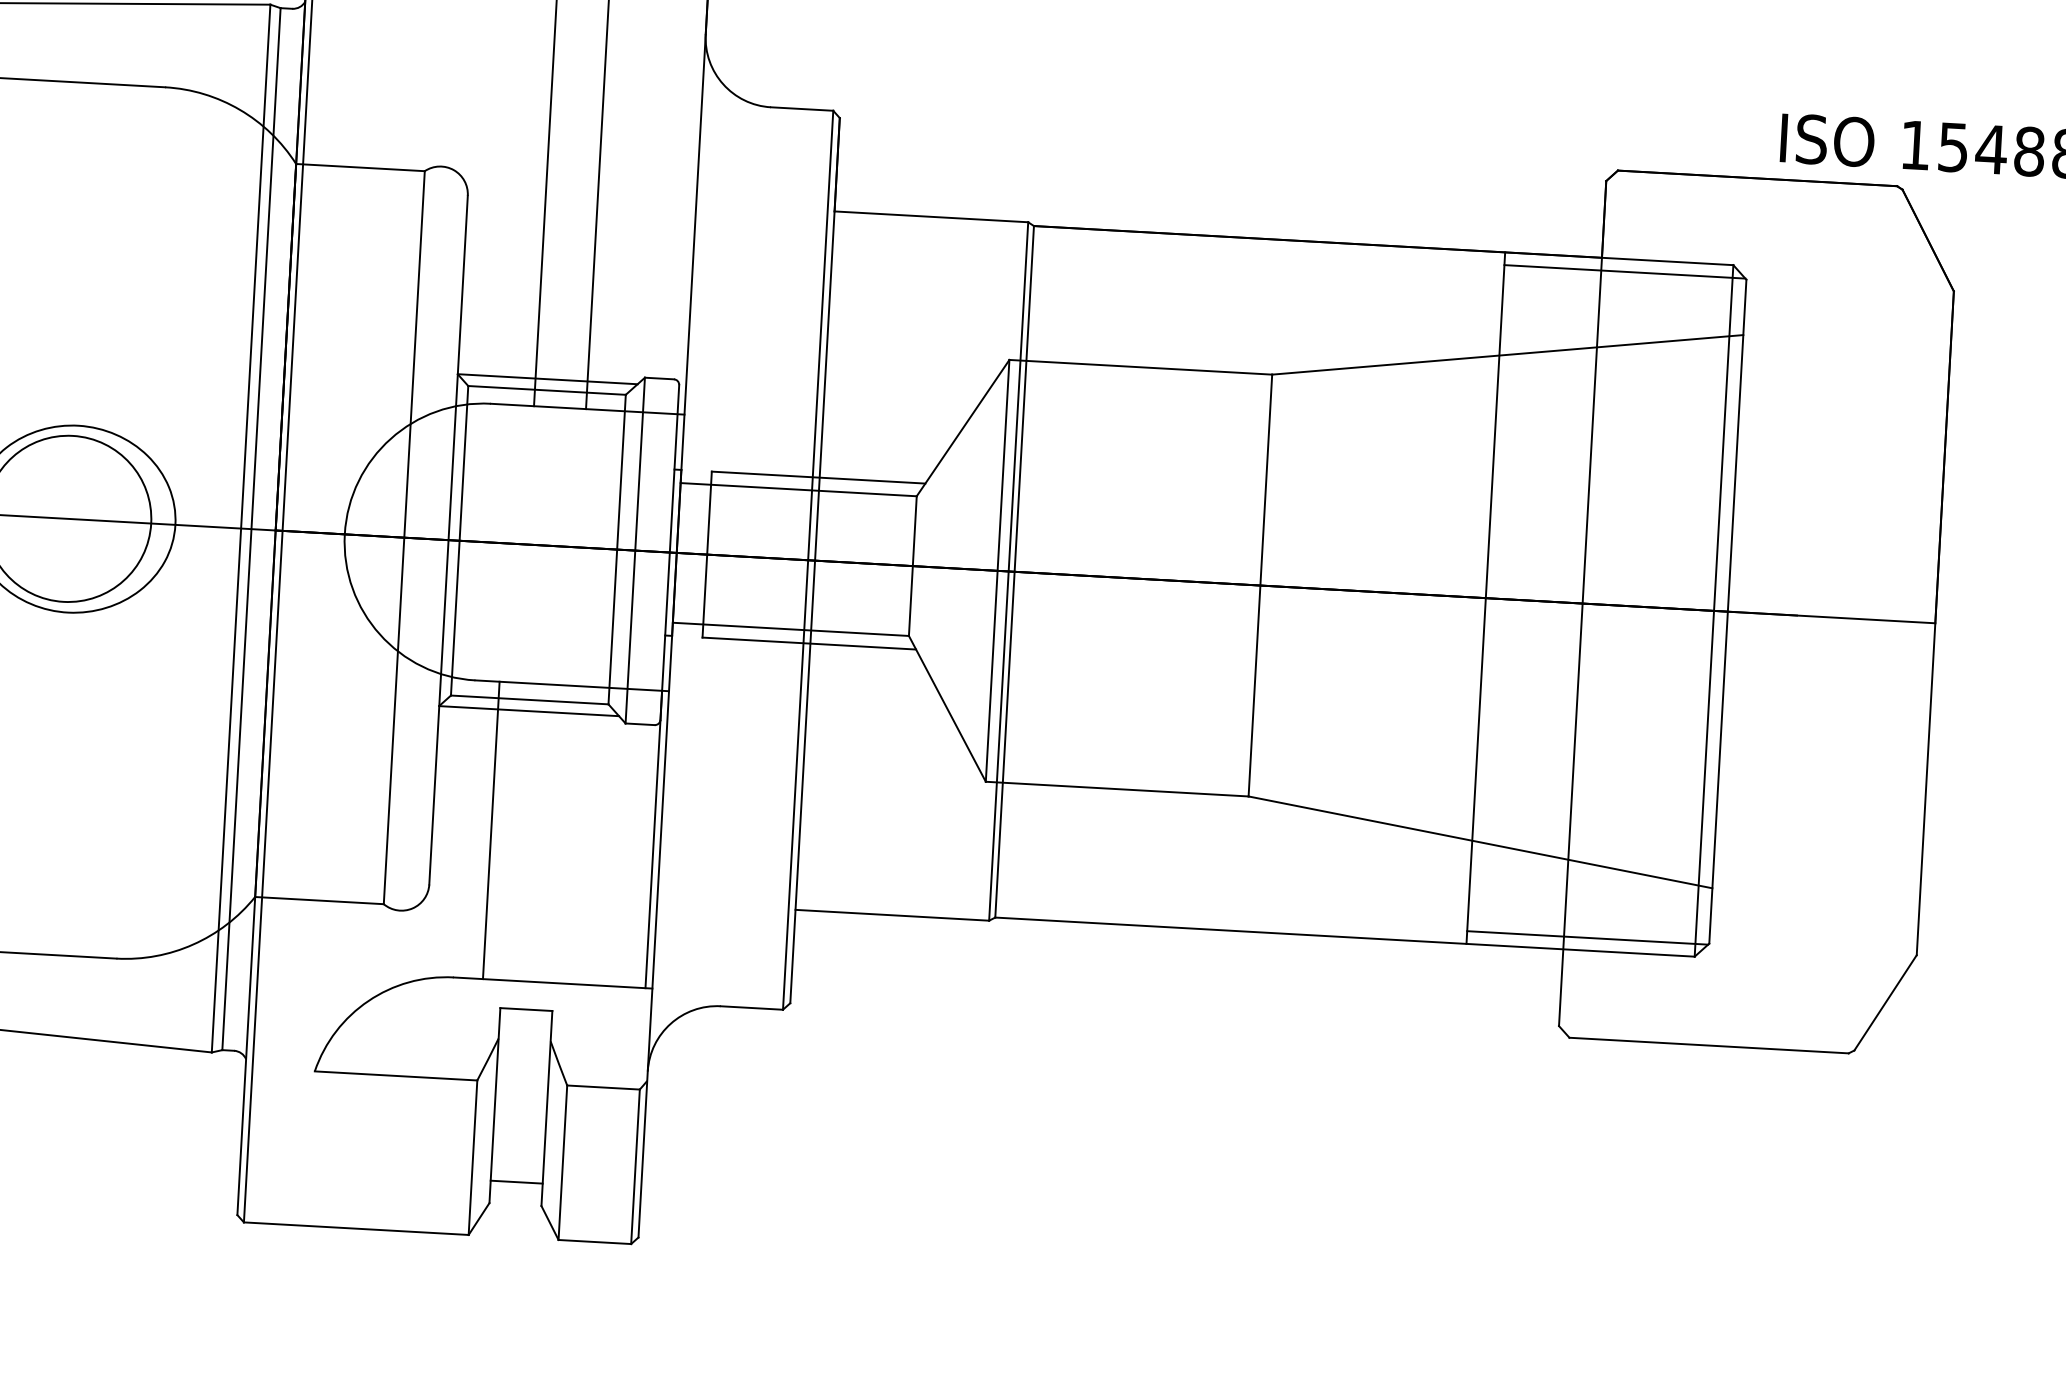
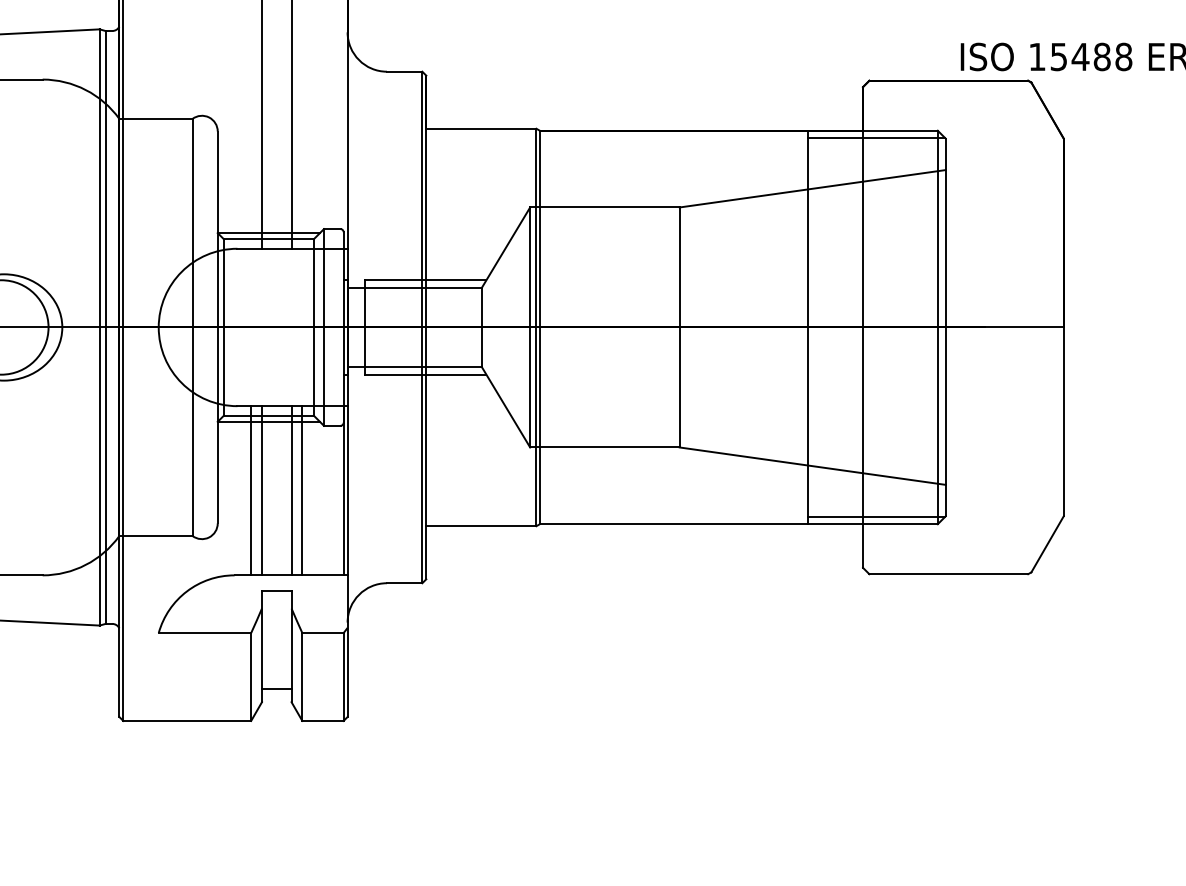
line: (509, 830) -> (261, 490), added
line: (562, 833) -> (291, 490), added
line: (581, 834) -> (302, 490), added

